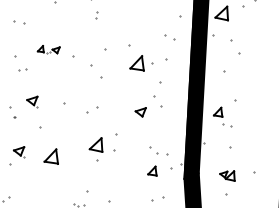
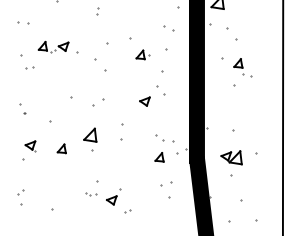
part: (48, 49) -> (53, 46), size x1.43
part: (140, 62) -> (142, 54), size x0.62
part: (32, 101) -> (40, 97), removed
part: (222, 116) -> (242, 67), moved
part: (96, 149) -> (90, 139), moved
part: (51, 156) -> (61, 148), size x0.62
part: (227, 175) -> (231, 157), size x1.43

